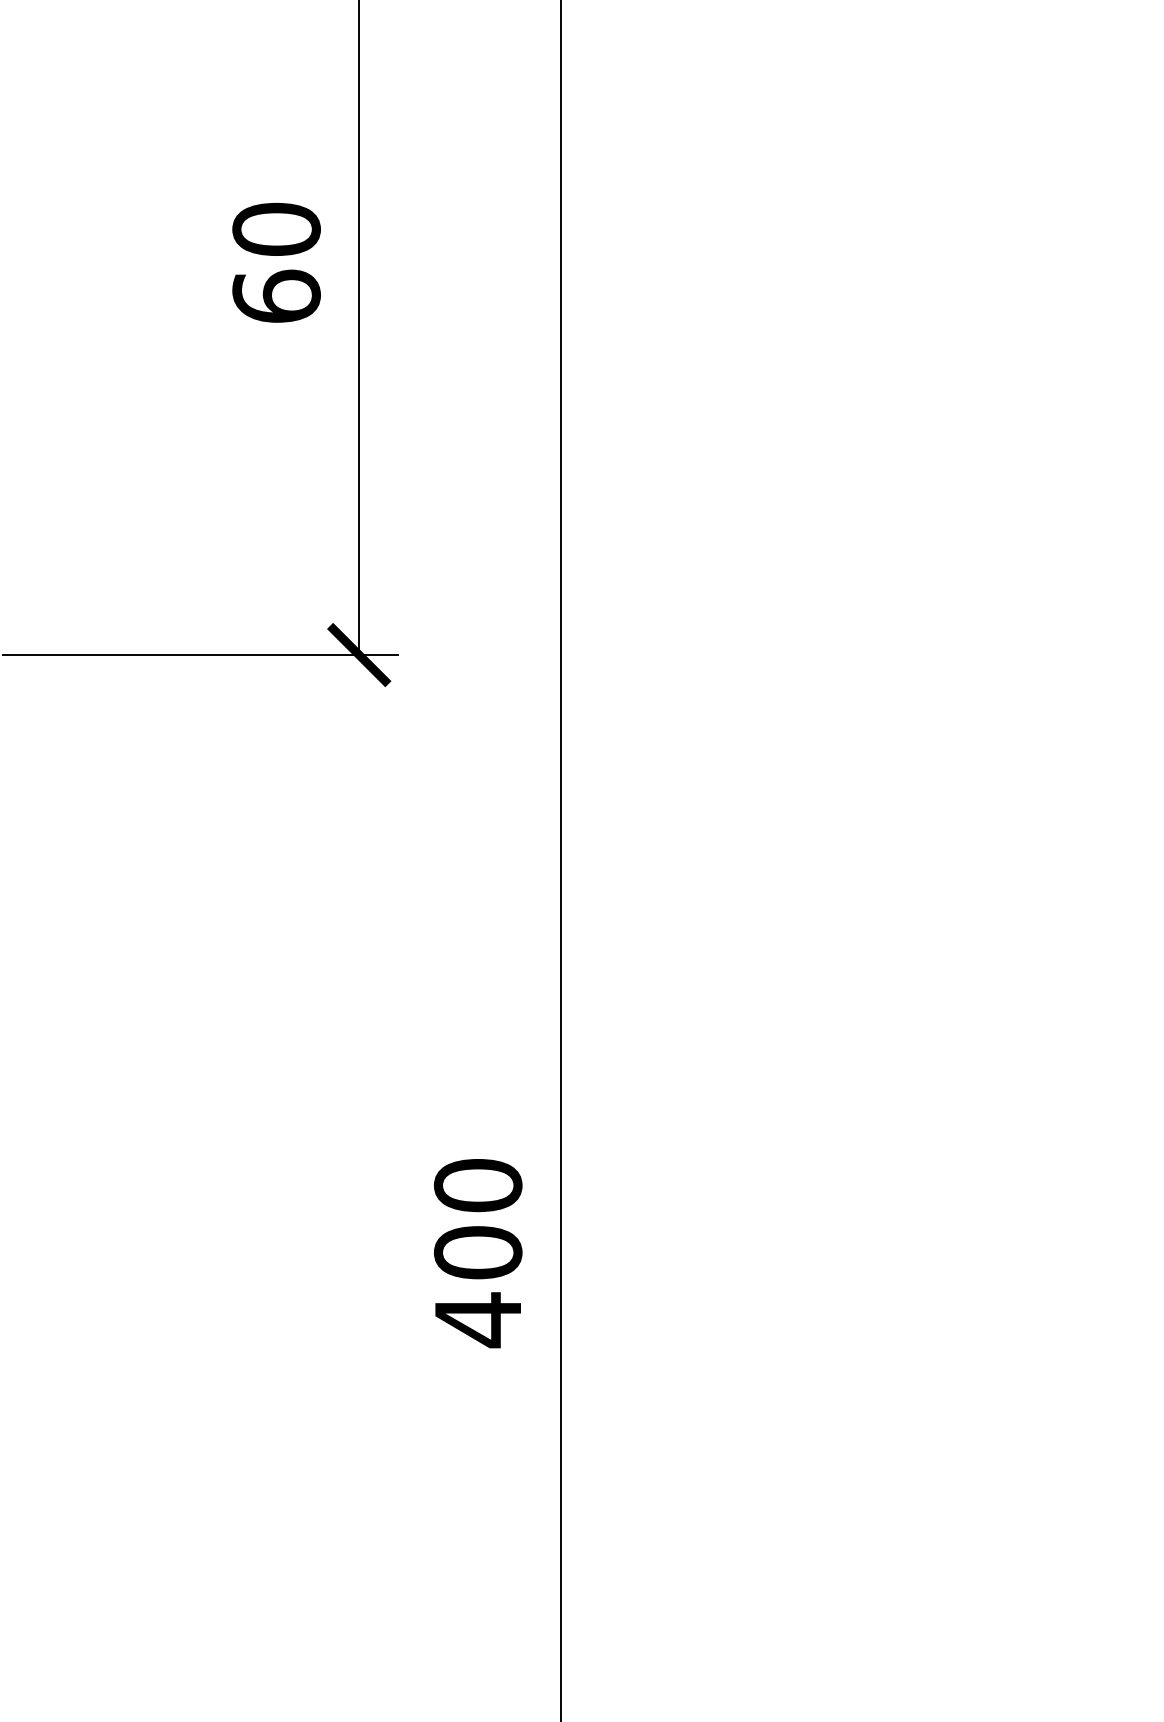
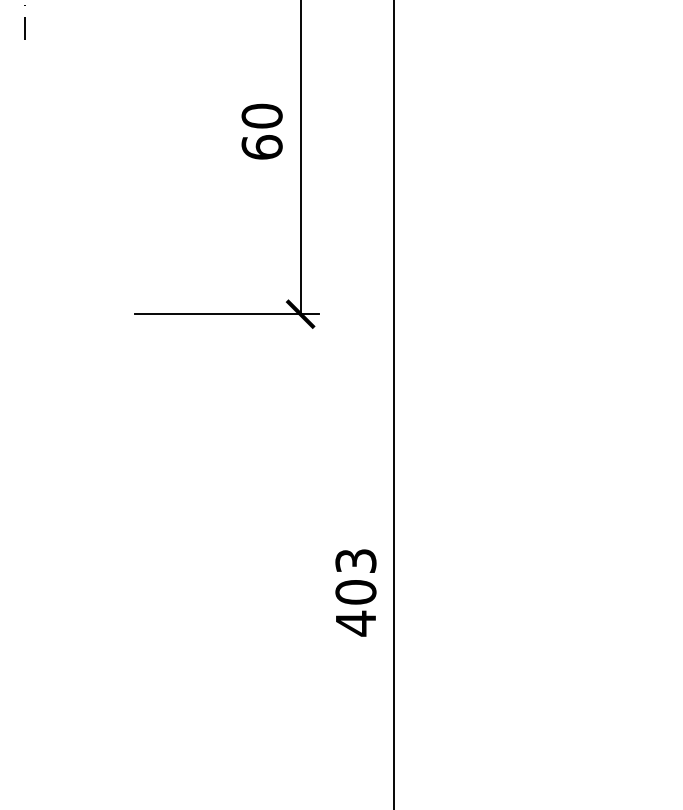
text: (477, 1184) -> (355, 560), 400 -> 403

